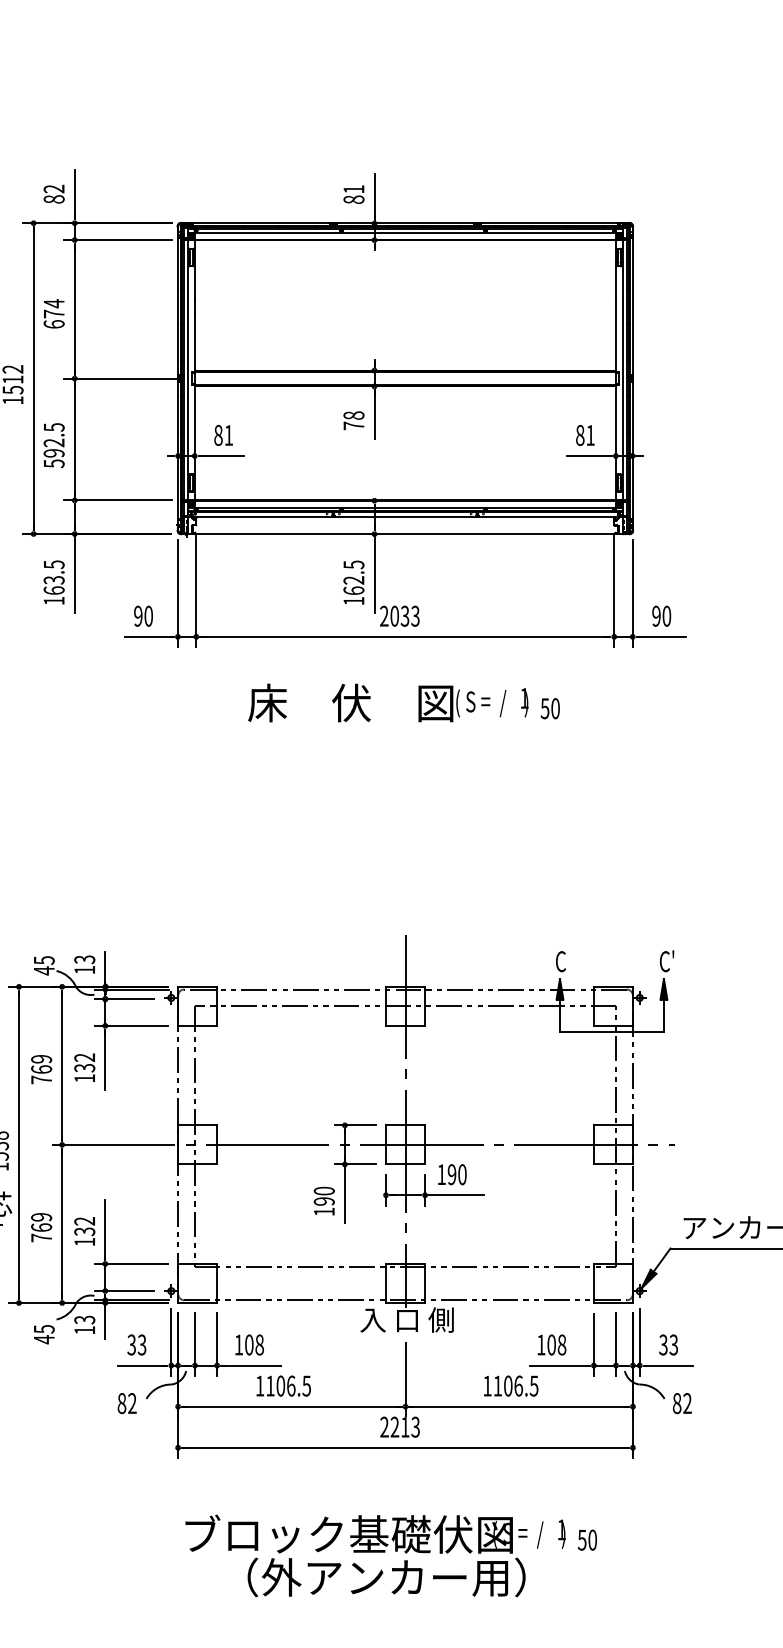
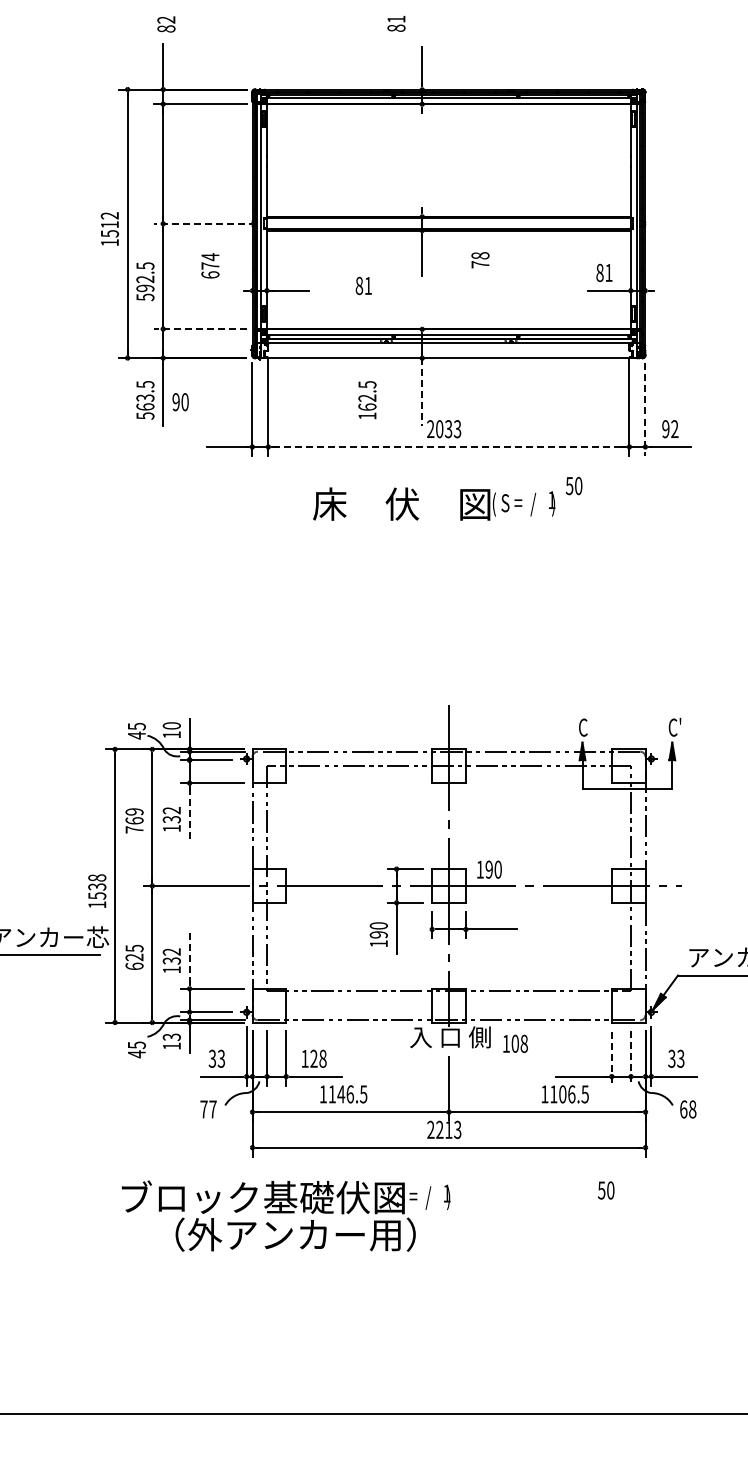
text: (54, 194) -> (166, 24), moved
text: (353, 194) -> (396, 23), moved
text: (54, 313) -> (210, 265), moved
line: (122, 378) -> (204, 223), solid -> dashed
text: (353, 421) -> (480, 260), moved
text: (223, 434) -> (363, 285), moved
line: (117, 500) -> (200, 329), solid -> dashed
line: (374, 573) -> (422, 392), solid -> dashed
text: (353, 583) -> (367, 400), moved
line: (632, 594) -> (645, 410), solid -> dashed
text: (54, 600) -> (145, 415), 163.5 -> 563.5
text: (143, 616) -> (180, 402), moved
text: (666, 616) -> (674, 429), 90 -> 92
line: (406, 636) -> (449, 446), solid -> dashed
text: (549, 709) -> (573, 486), moved
text: (84, 959) -> (171, 725), 13 -> 10
line: (105, 1061) -> (189, 813), solid -> dashed
text: (452, 1174) -> (489, 869), moved
text: (41, 1227) -> (134, 957), 769 -> 625
line: (105, 1228) -> (189, 958), solid -> dashed
text: (248, 1344) -> (313, 1058), 108 -> 128
text: (551, 1344) -> (515, 1043), moved
line: (593, 1344) -> (611, 1058), solid -> dashed
line: (615, 1344) -> (630, 1058), solid -> dashed
text: (281, 1386) -> (341, 1094), 1106.5 -> 1146.5
text: (510, 1386) -> (564, 1094), moved
text: (127, 1403) -> (208, 1109), 82 -> 77
text: (682, 1403) -> (688, 1109), 82 -> 68
text: (587, 1540) -> (606, 1190), moved
text: (375, 1555) -> (286, 1215), moved

